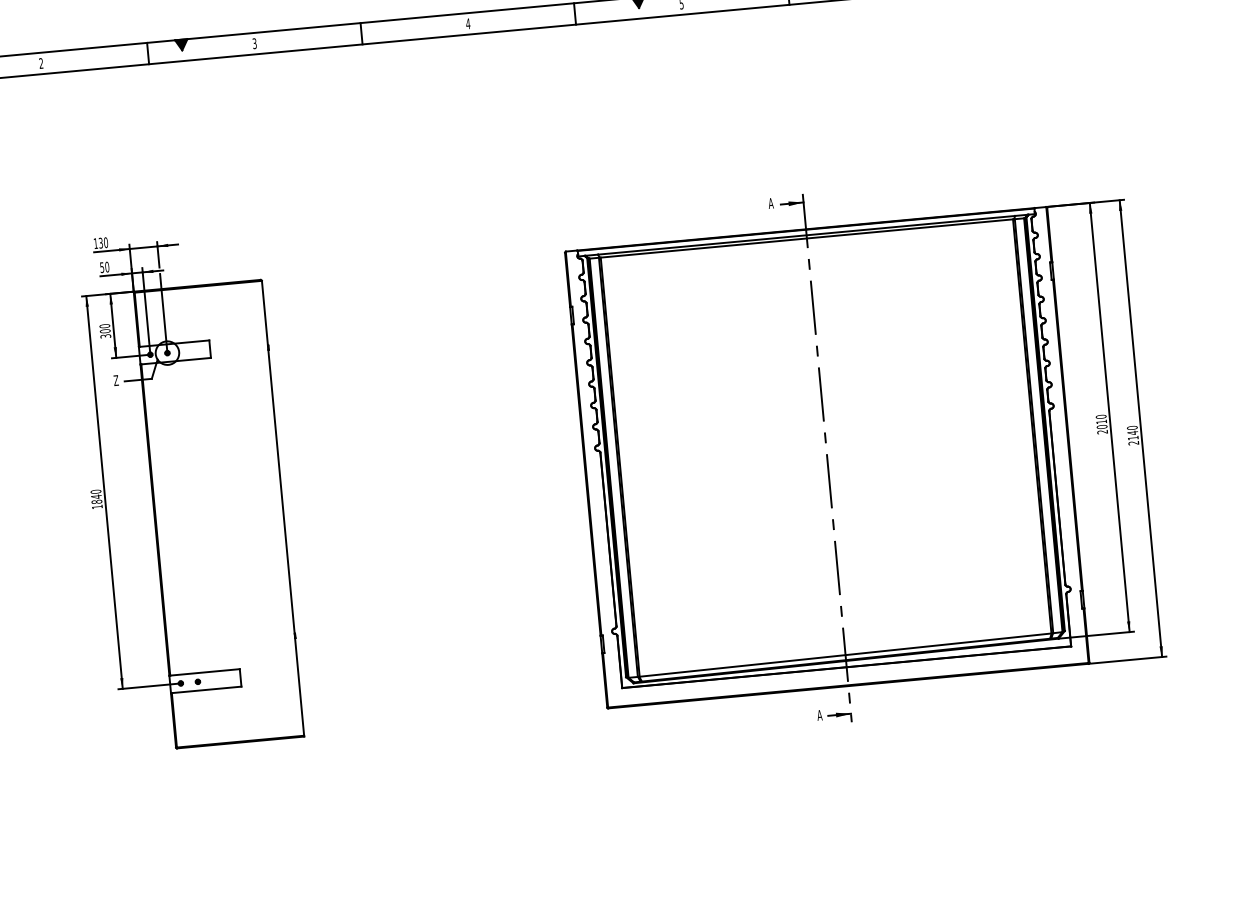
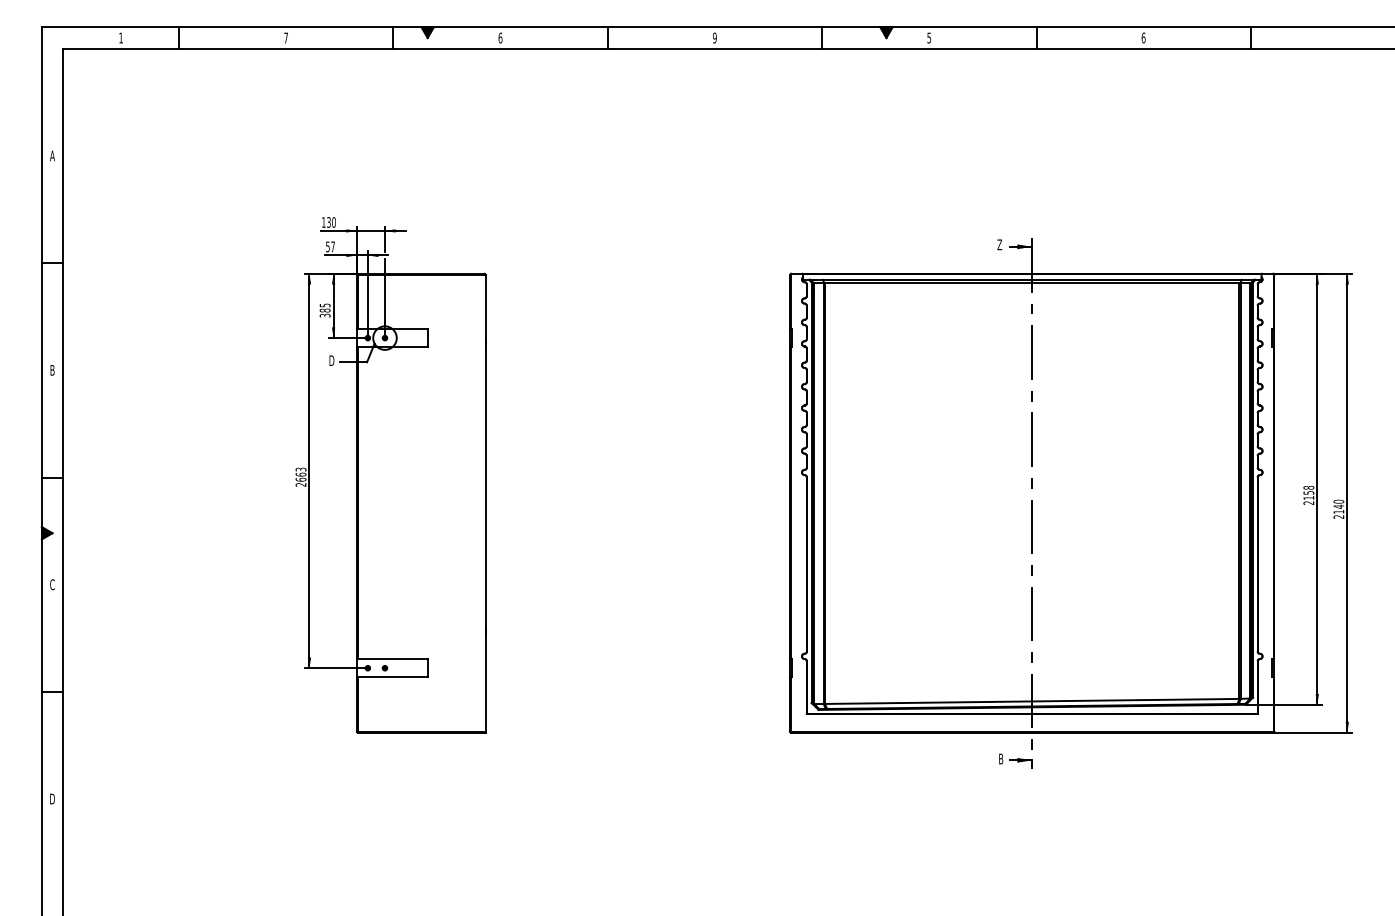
text: (467, 23) -> (714, 37), 4 -> 9
text: (254, 43) -> (500, 37), 3 -> 6
text: (40, 63) -> (285, 37), 2 -> 7
text: (770, 203) -> (999, 244), A -> Z
text: (106, 266) -> (332, 246), 50 -> 57
text: (104, 328) -> (324, 307), 300 -> 385
text: (116, 380) -> (331, 360), Z -> D
text: (1101, 421) -> (1308, 492), 2010 -> 2158
text: (96, 498) -> (300, 476), 1840 -> 2663
text: (819, 714) -> (1000, 758), A -> B

